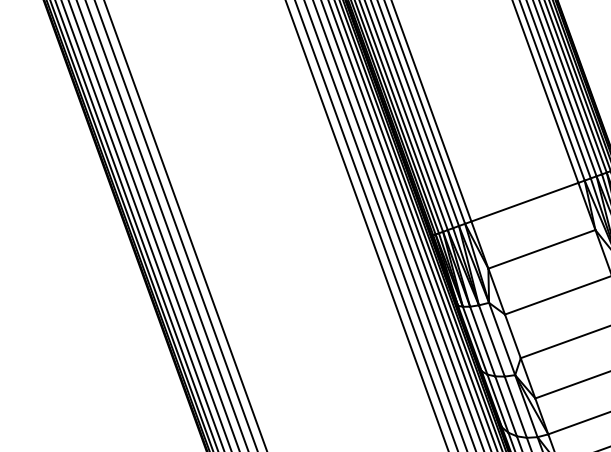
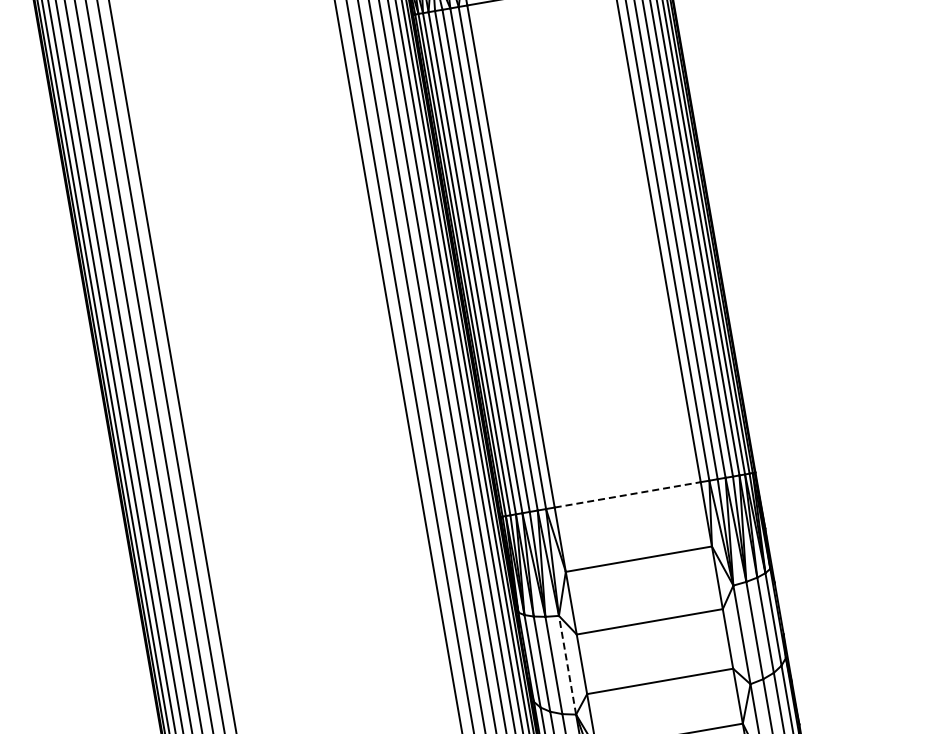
line: (525, 201) -> (628, 494), solid -> dashed
line: (501, 338) -> (567, 664), solid -> dashed

